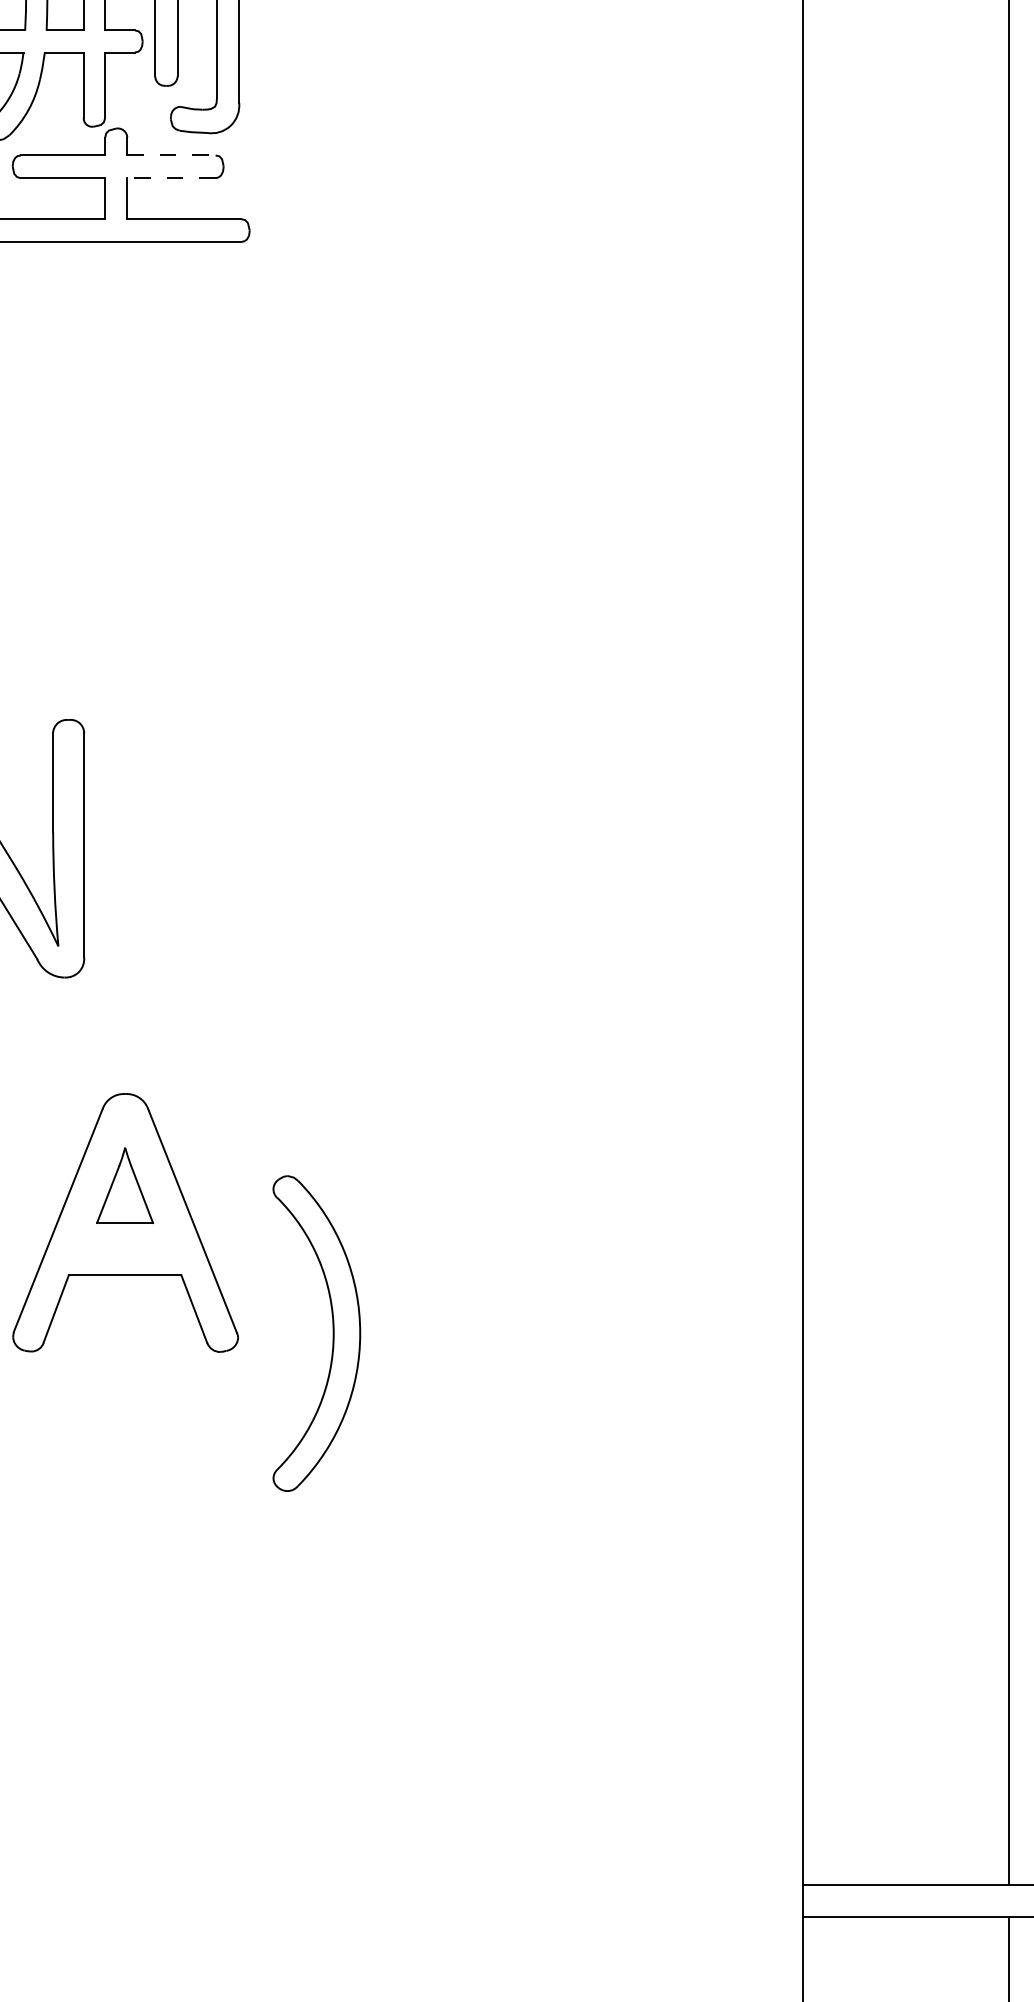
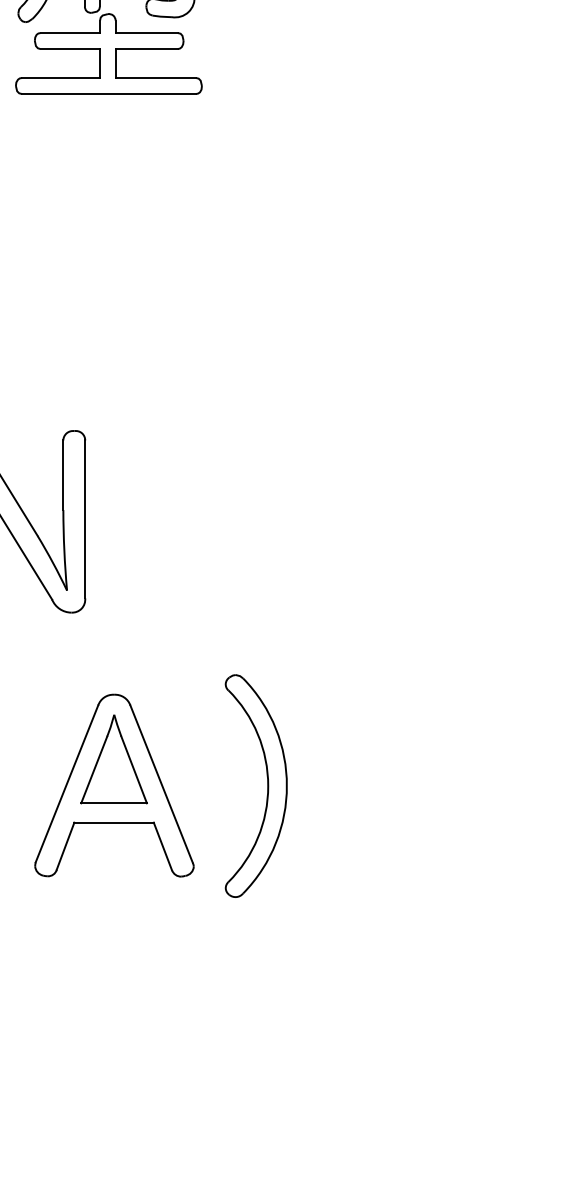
line: (171, 155) -> (146, 33), dashed -> solid
line: (170, 178) -> (146, 49), dashed -> solid
part: (124, 1185) -> (113, 759), size x1.67
part: (332, 1333) -> (267, 786), moved

